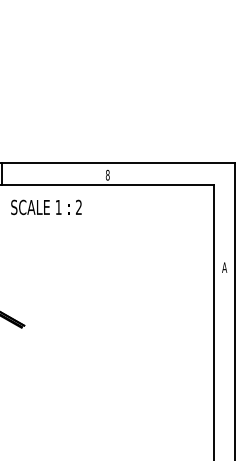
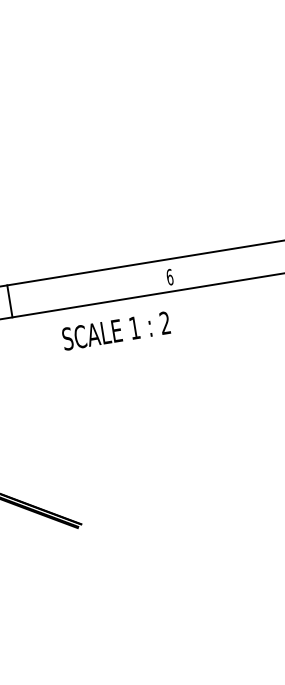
text: (107, 174) -> (169, 276), 8 -> 6
text: (46, 207) -> (116, 331), moved

